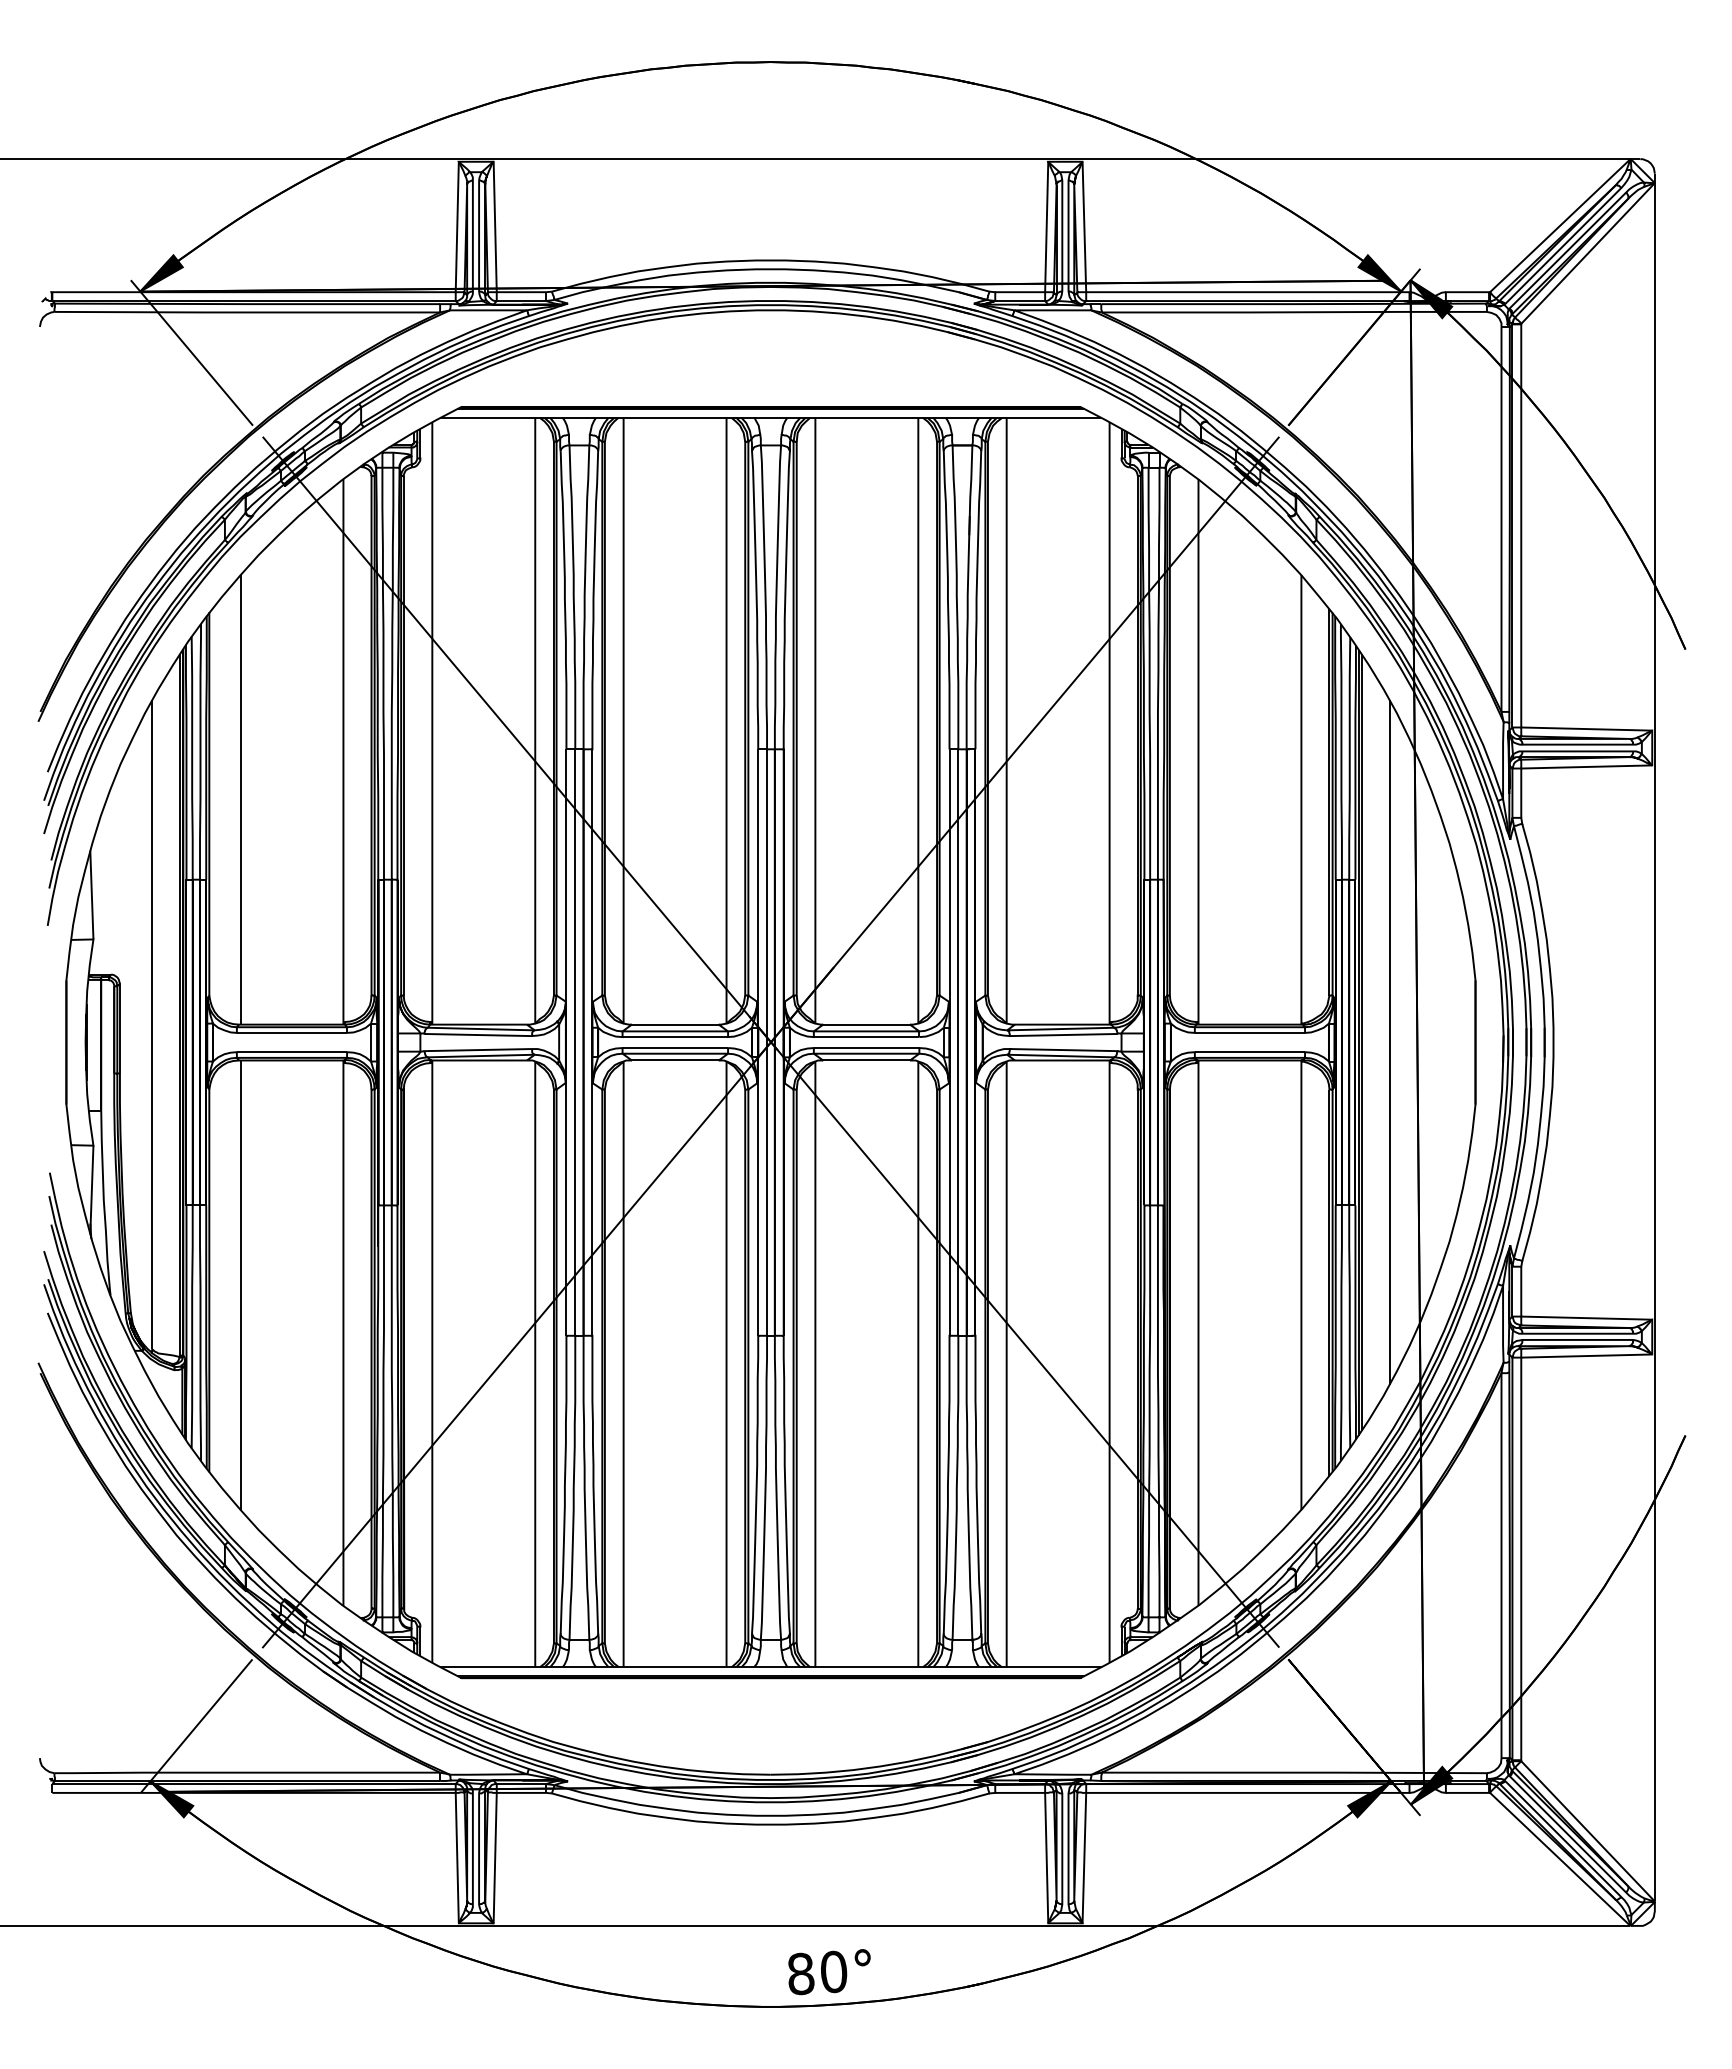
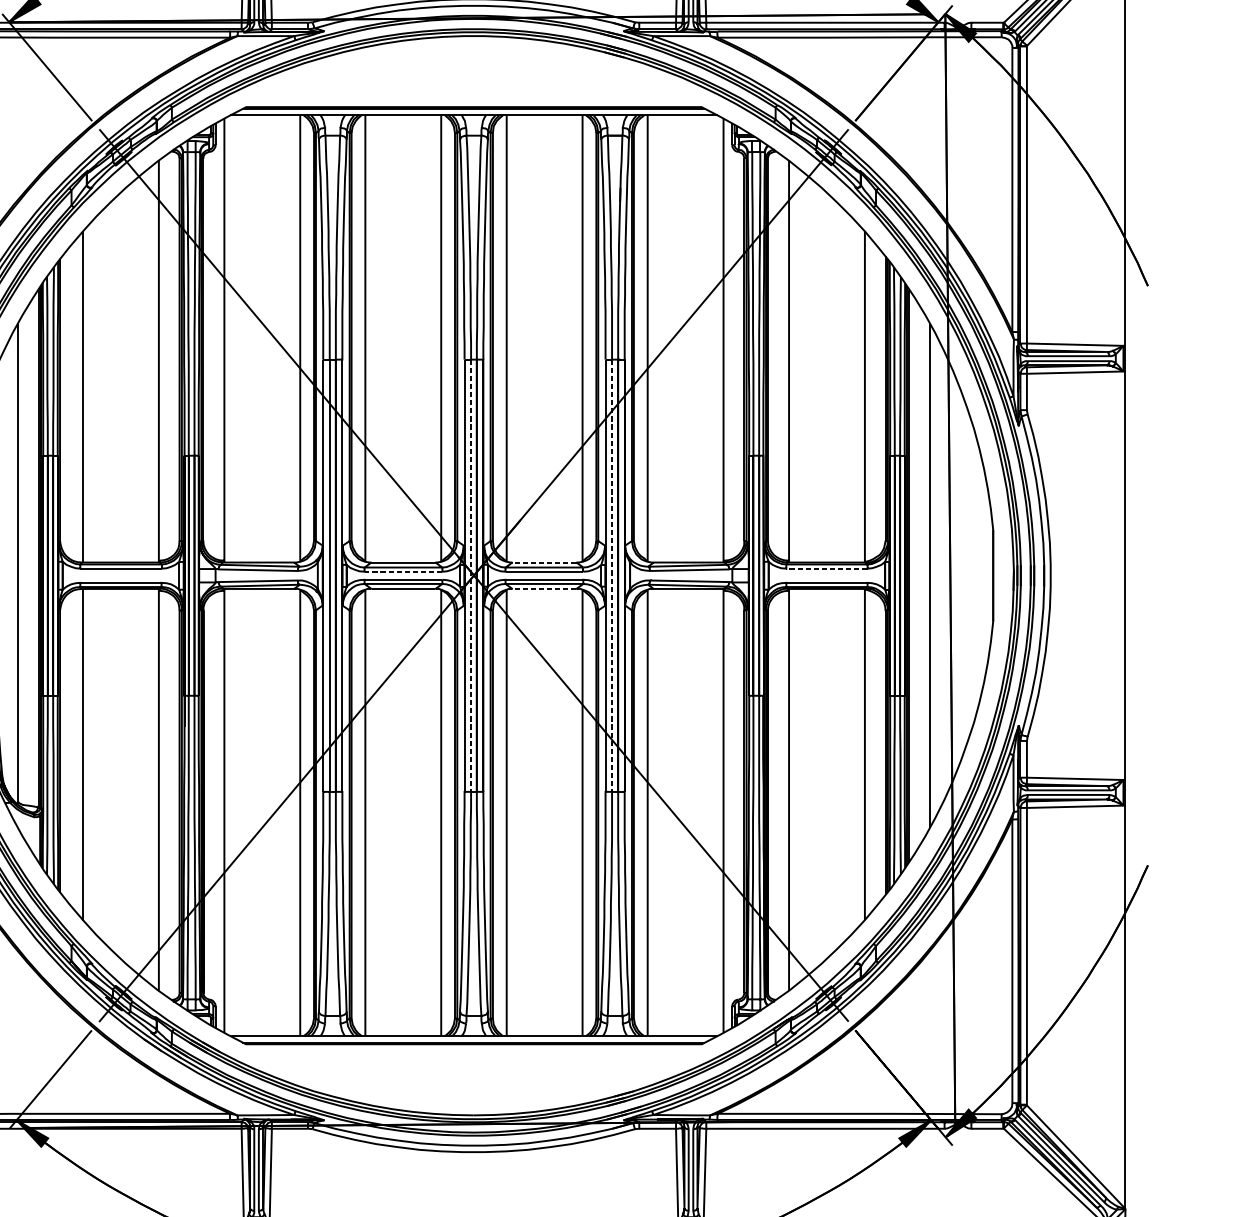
line: (866, 1024) -> (544, 562), solid -> dashed
line: (1249, 1032) -> (826, 568), solid -> dashed
line: (675, 1037) -> (403, 572), solid -> dashed
line: (767, 1043) -> (471, 576), solid -> dashed
line: (958, 1043) -> (612, 576), solid -> dashed
line: (866, 1060) -> (544, 588), solid -> dashed

